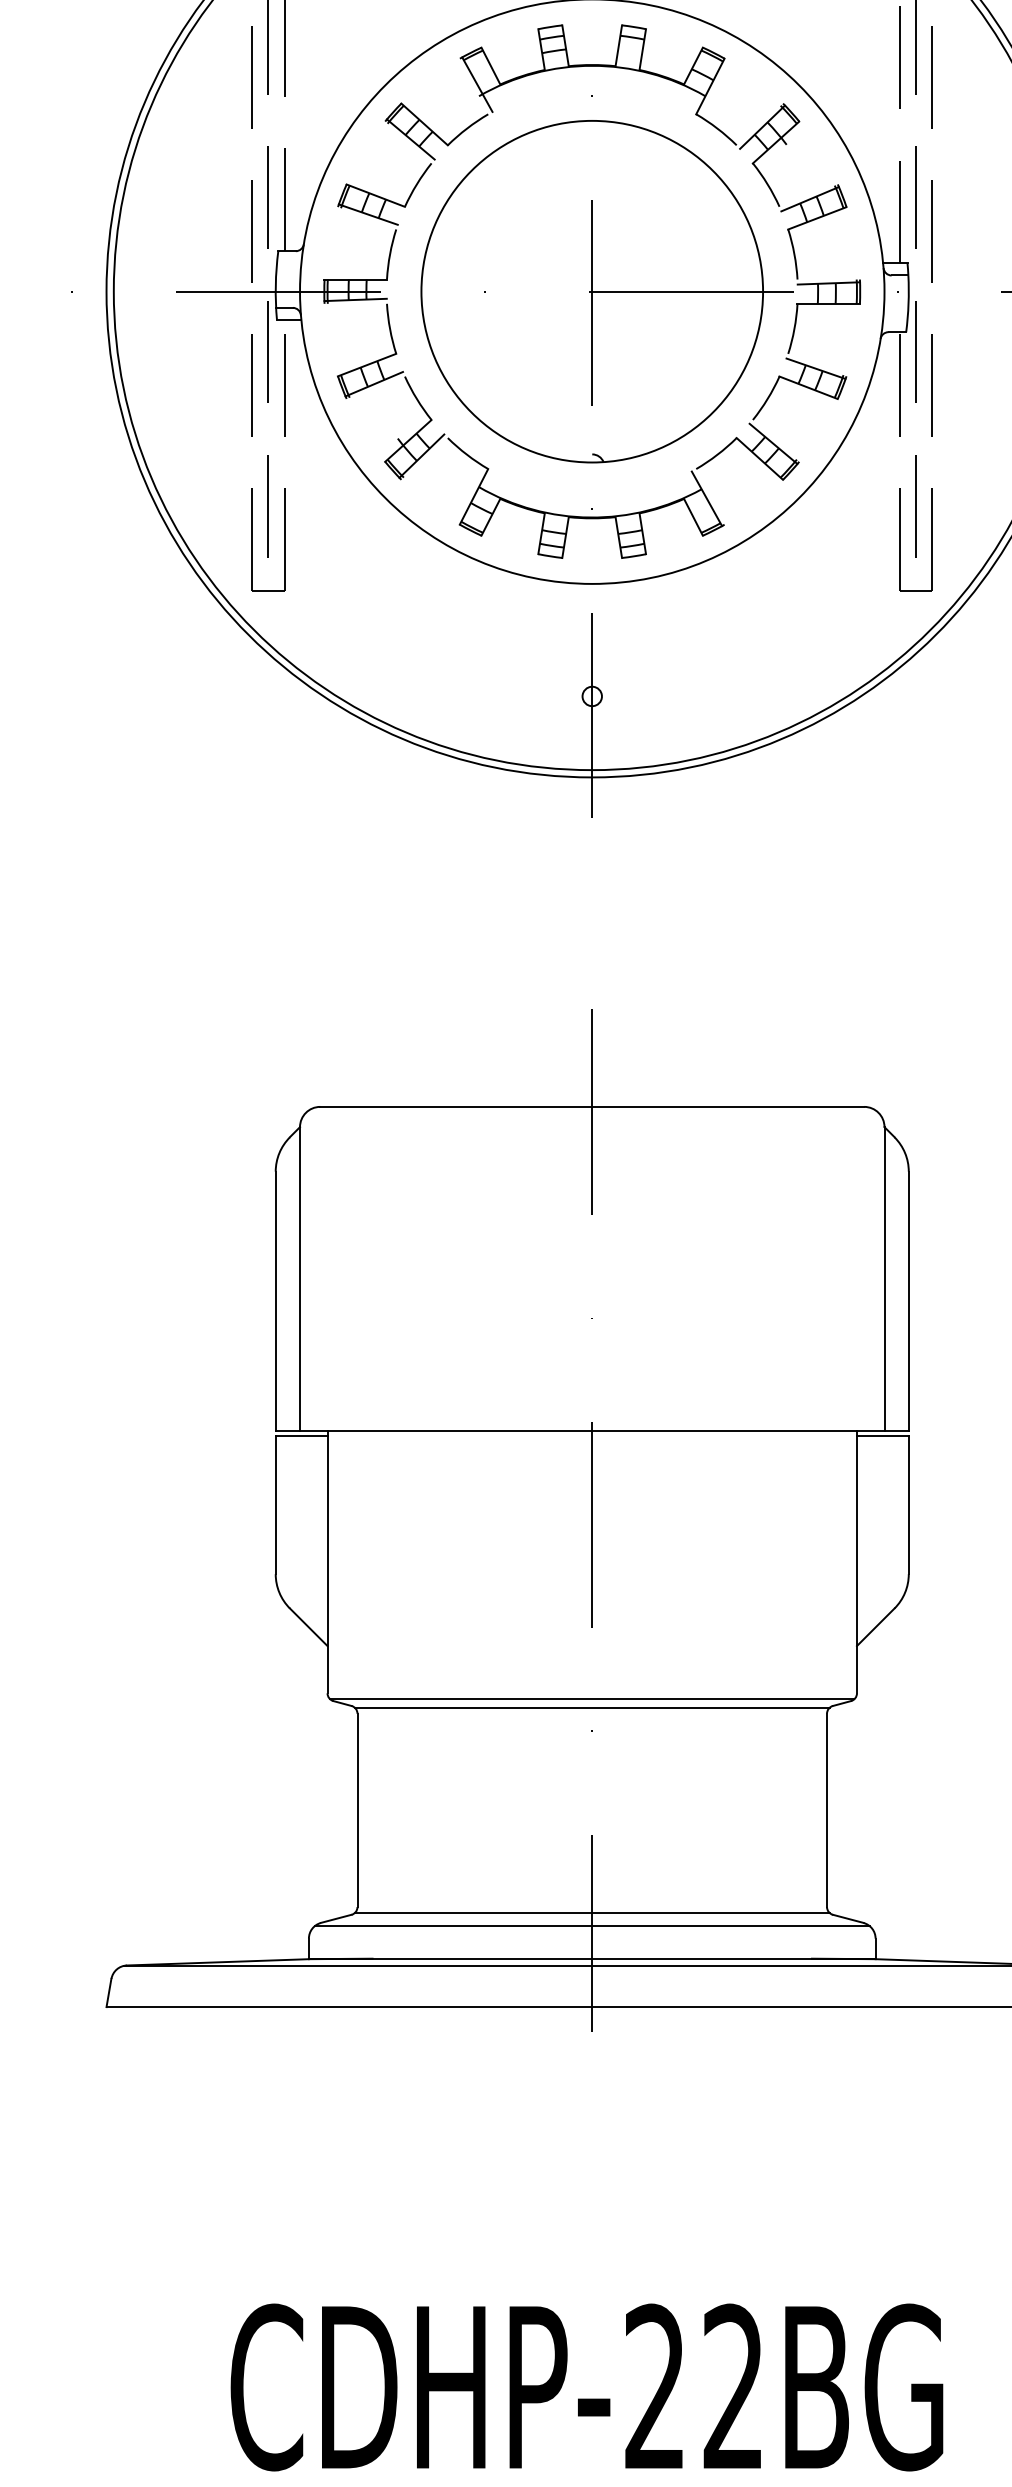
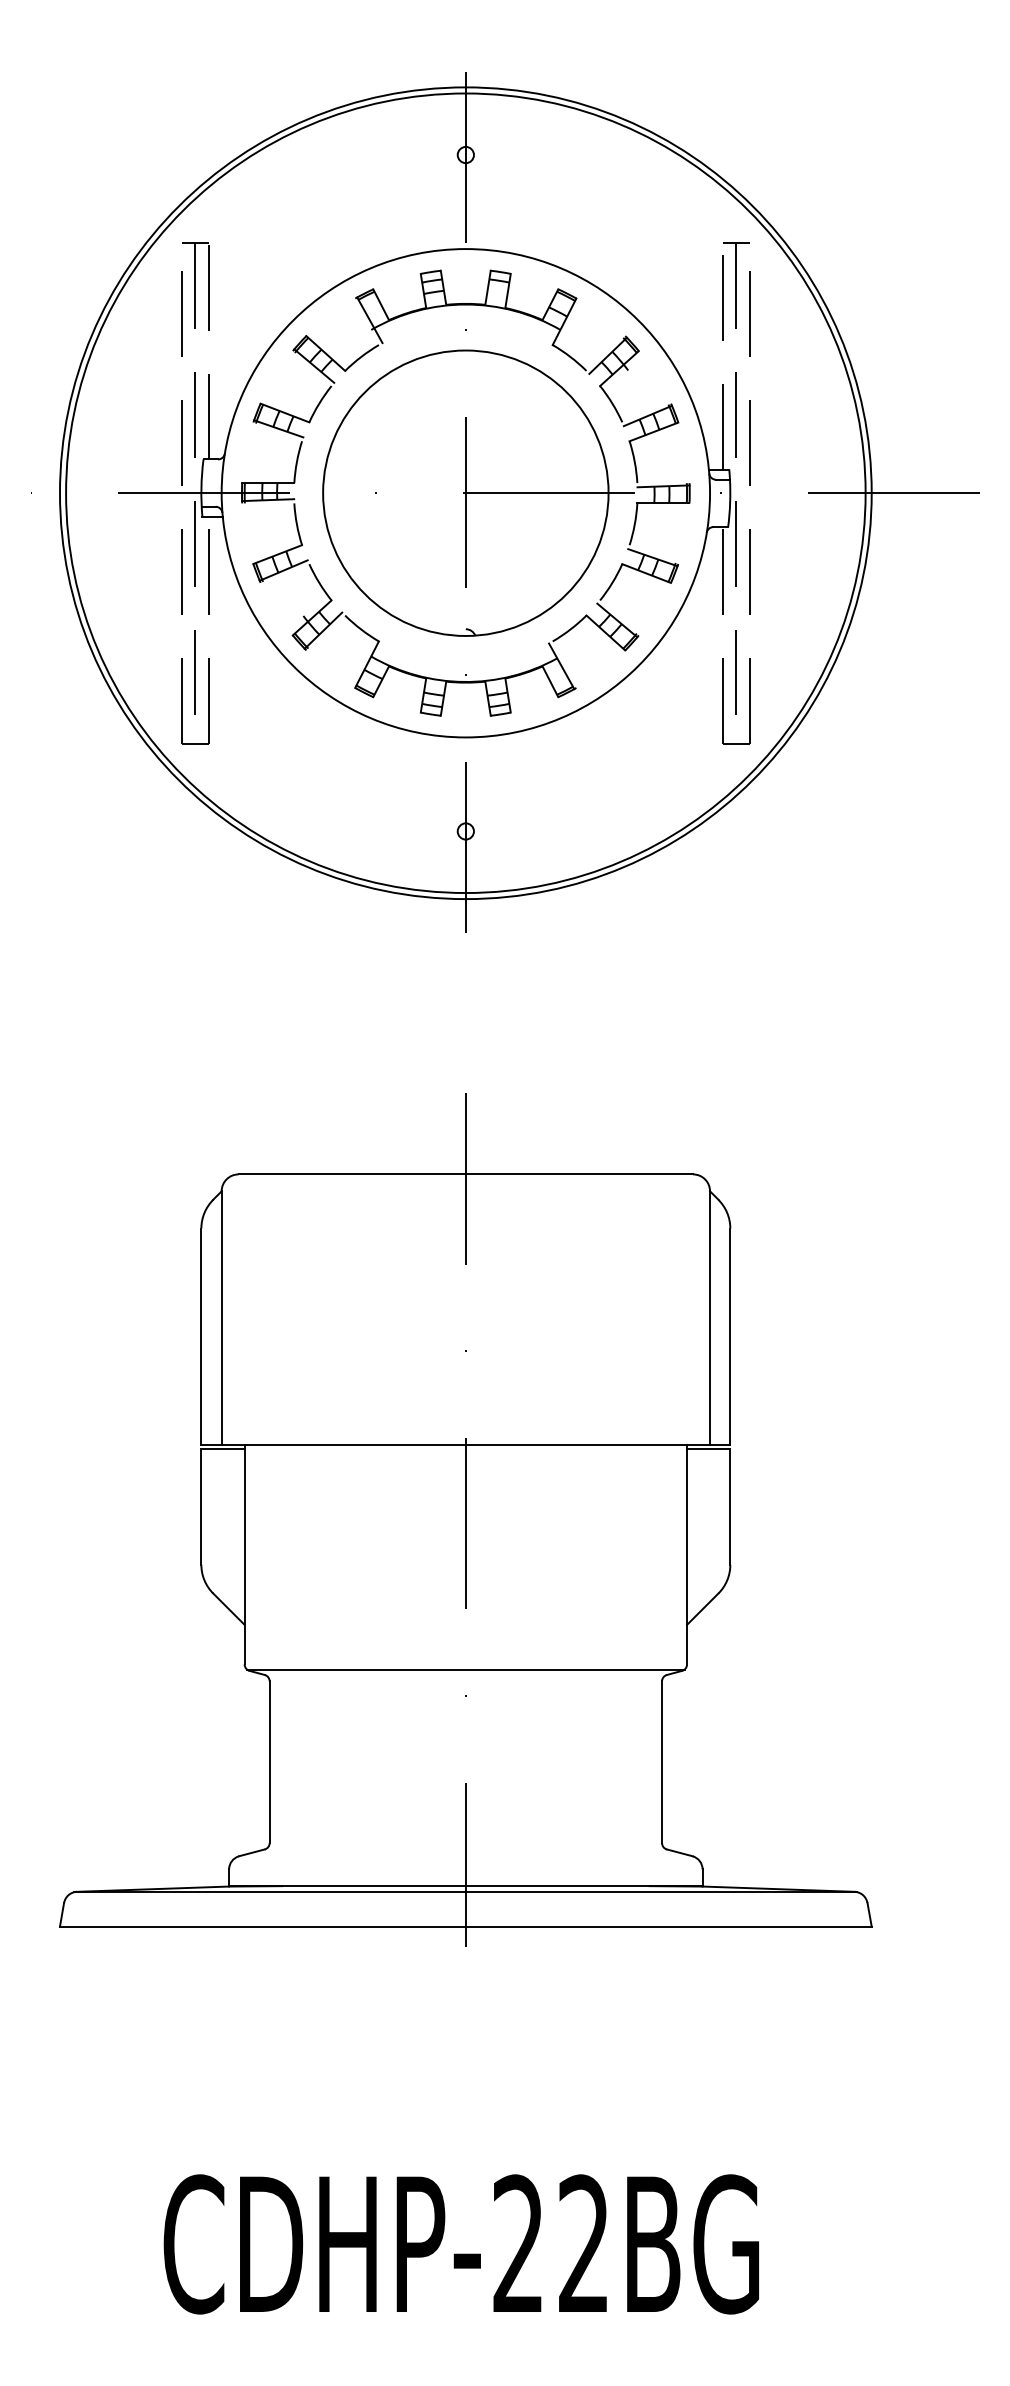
line: (591, 1707) -> (465, 1676), removed
line: (591, 1913) -> (465, 1848), removed
line: (591, 1925) -> (465, 1858), removed

